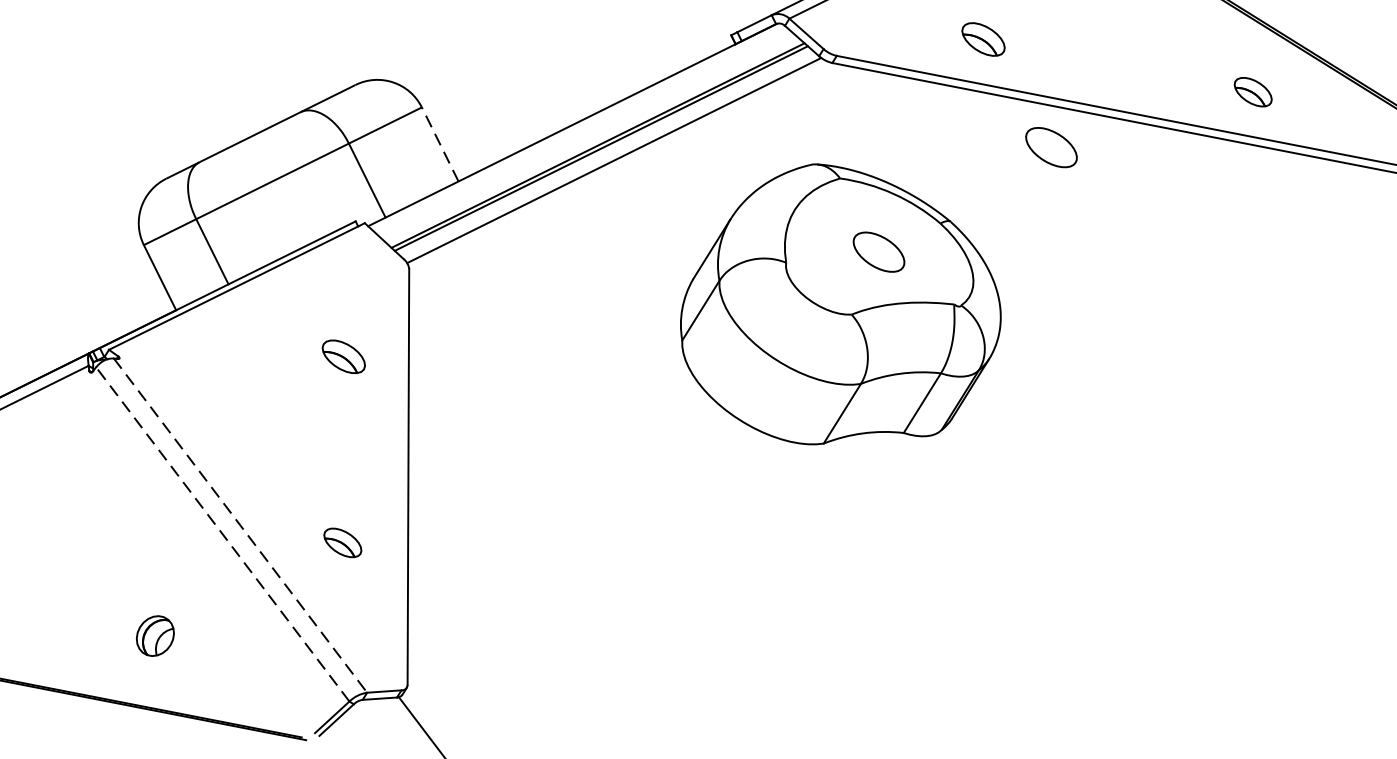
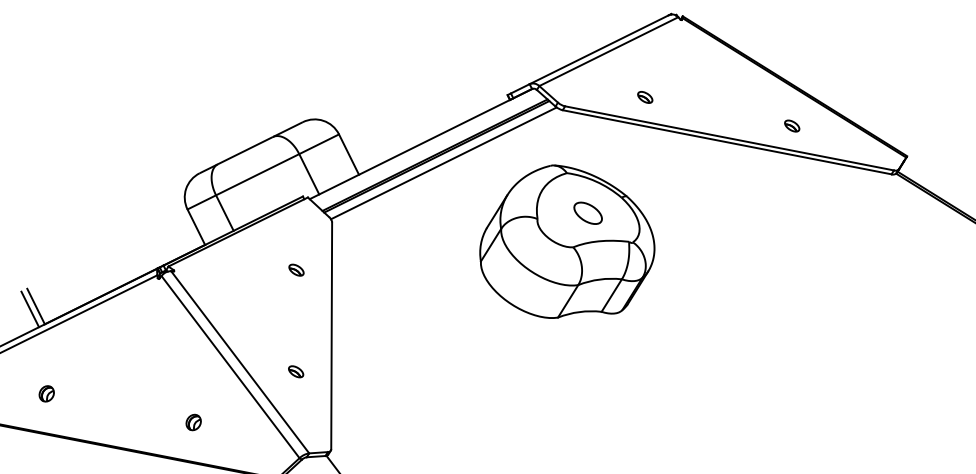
part: (984, 39) -> (645, 97), size x0.62
part: (1253, 91) -> (792, 125), size x0.71
line: (441, 144) -> (349, 154), dashed -> solid
part: (1050, 146) -> (681, 155), removed
part: (343, 355) -> (296, 269), size x0.62
line: (241, 525) -> (240, 362), dashed -> solid
line: (222, 533) -> (230, 366), dashed -> solid
part: (343, 542) -> (296, 371), size x0.71
part: (154, 636) -> (193, 422), size x0.71

